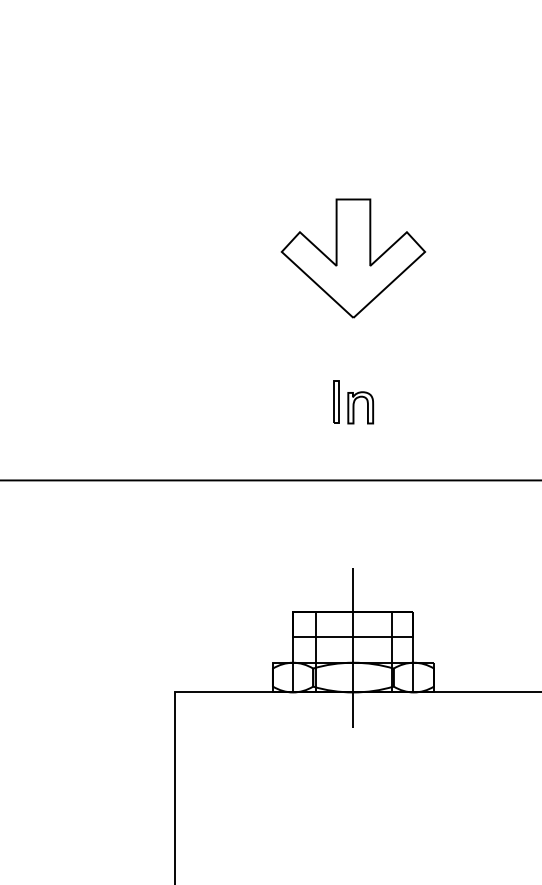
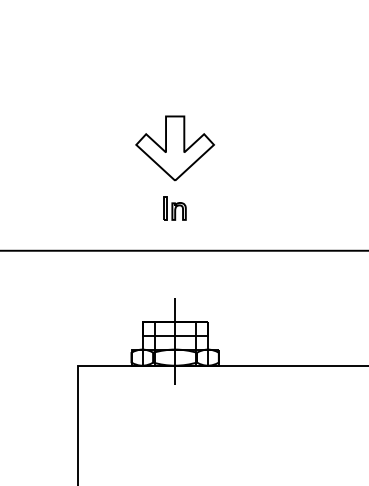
part: (352, 258) -> (174, 148), moved

